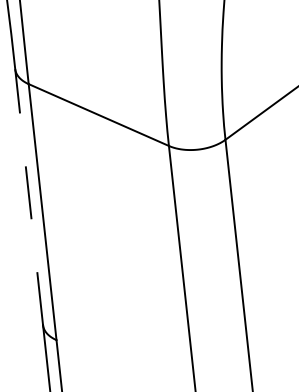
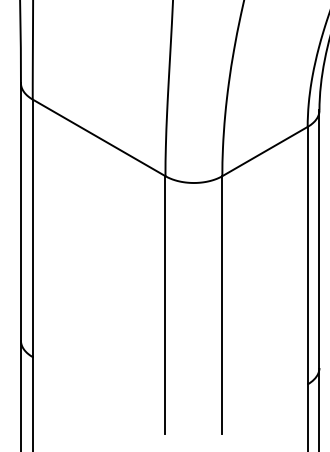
line: (28, 196) -> (20, 211), dashed -> solid

